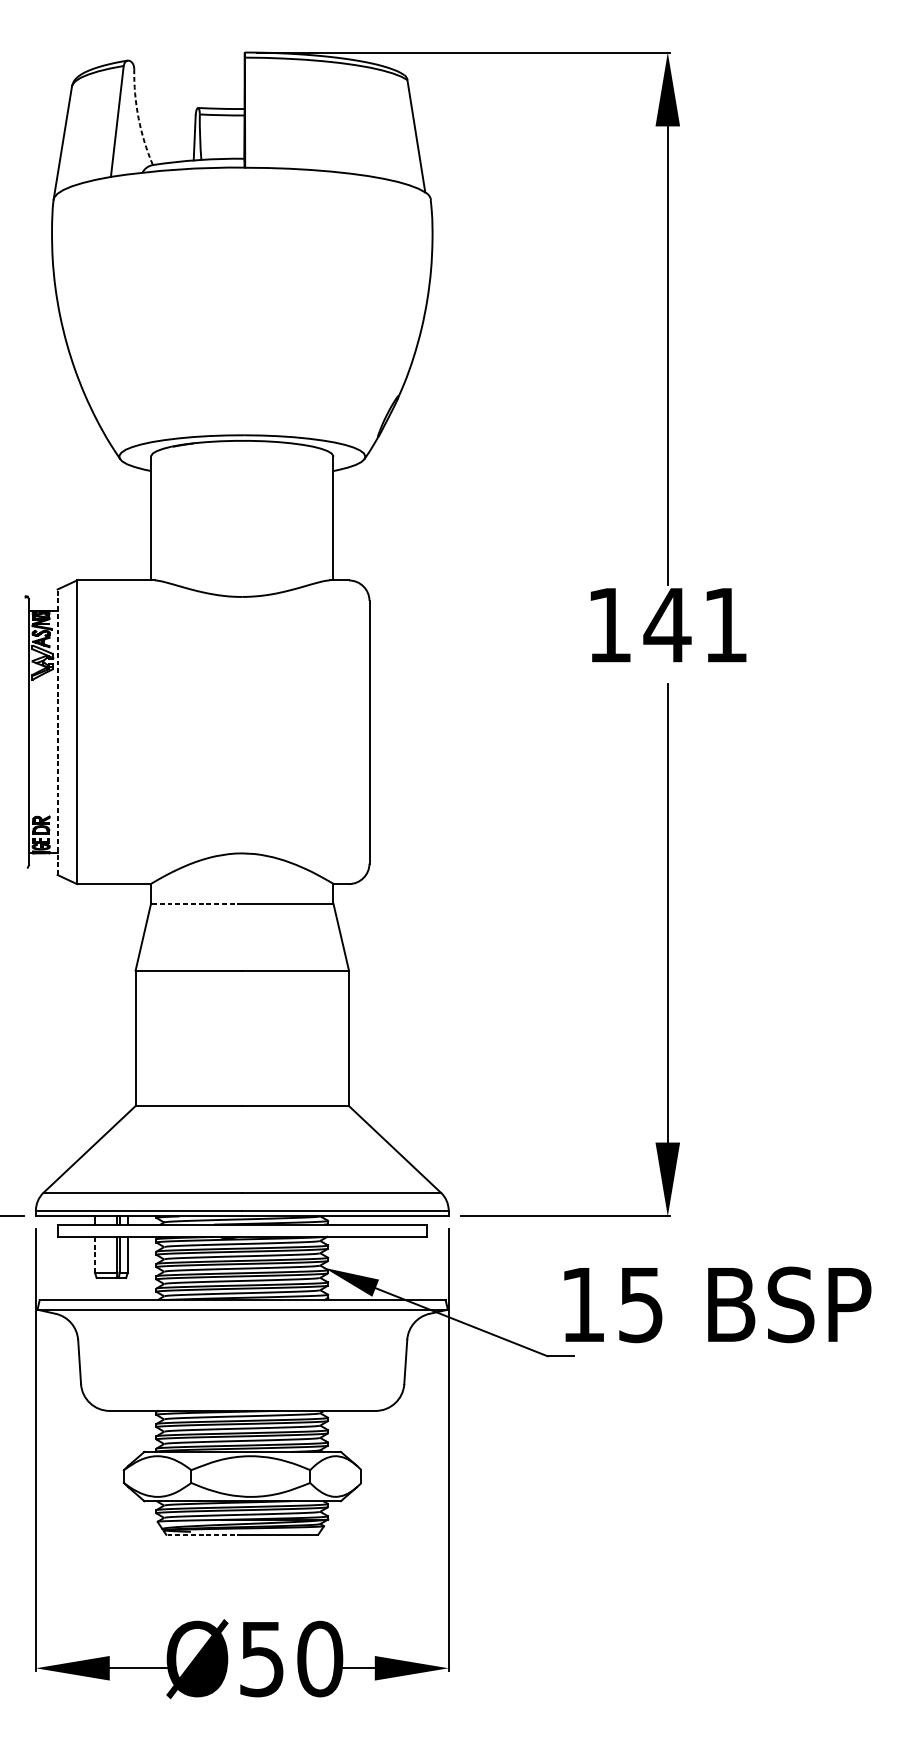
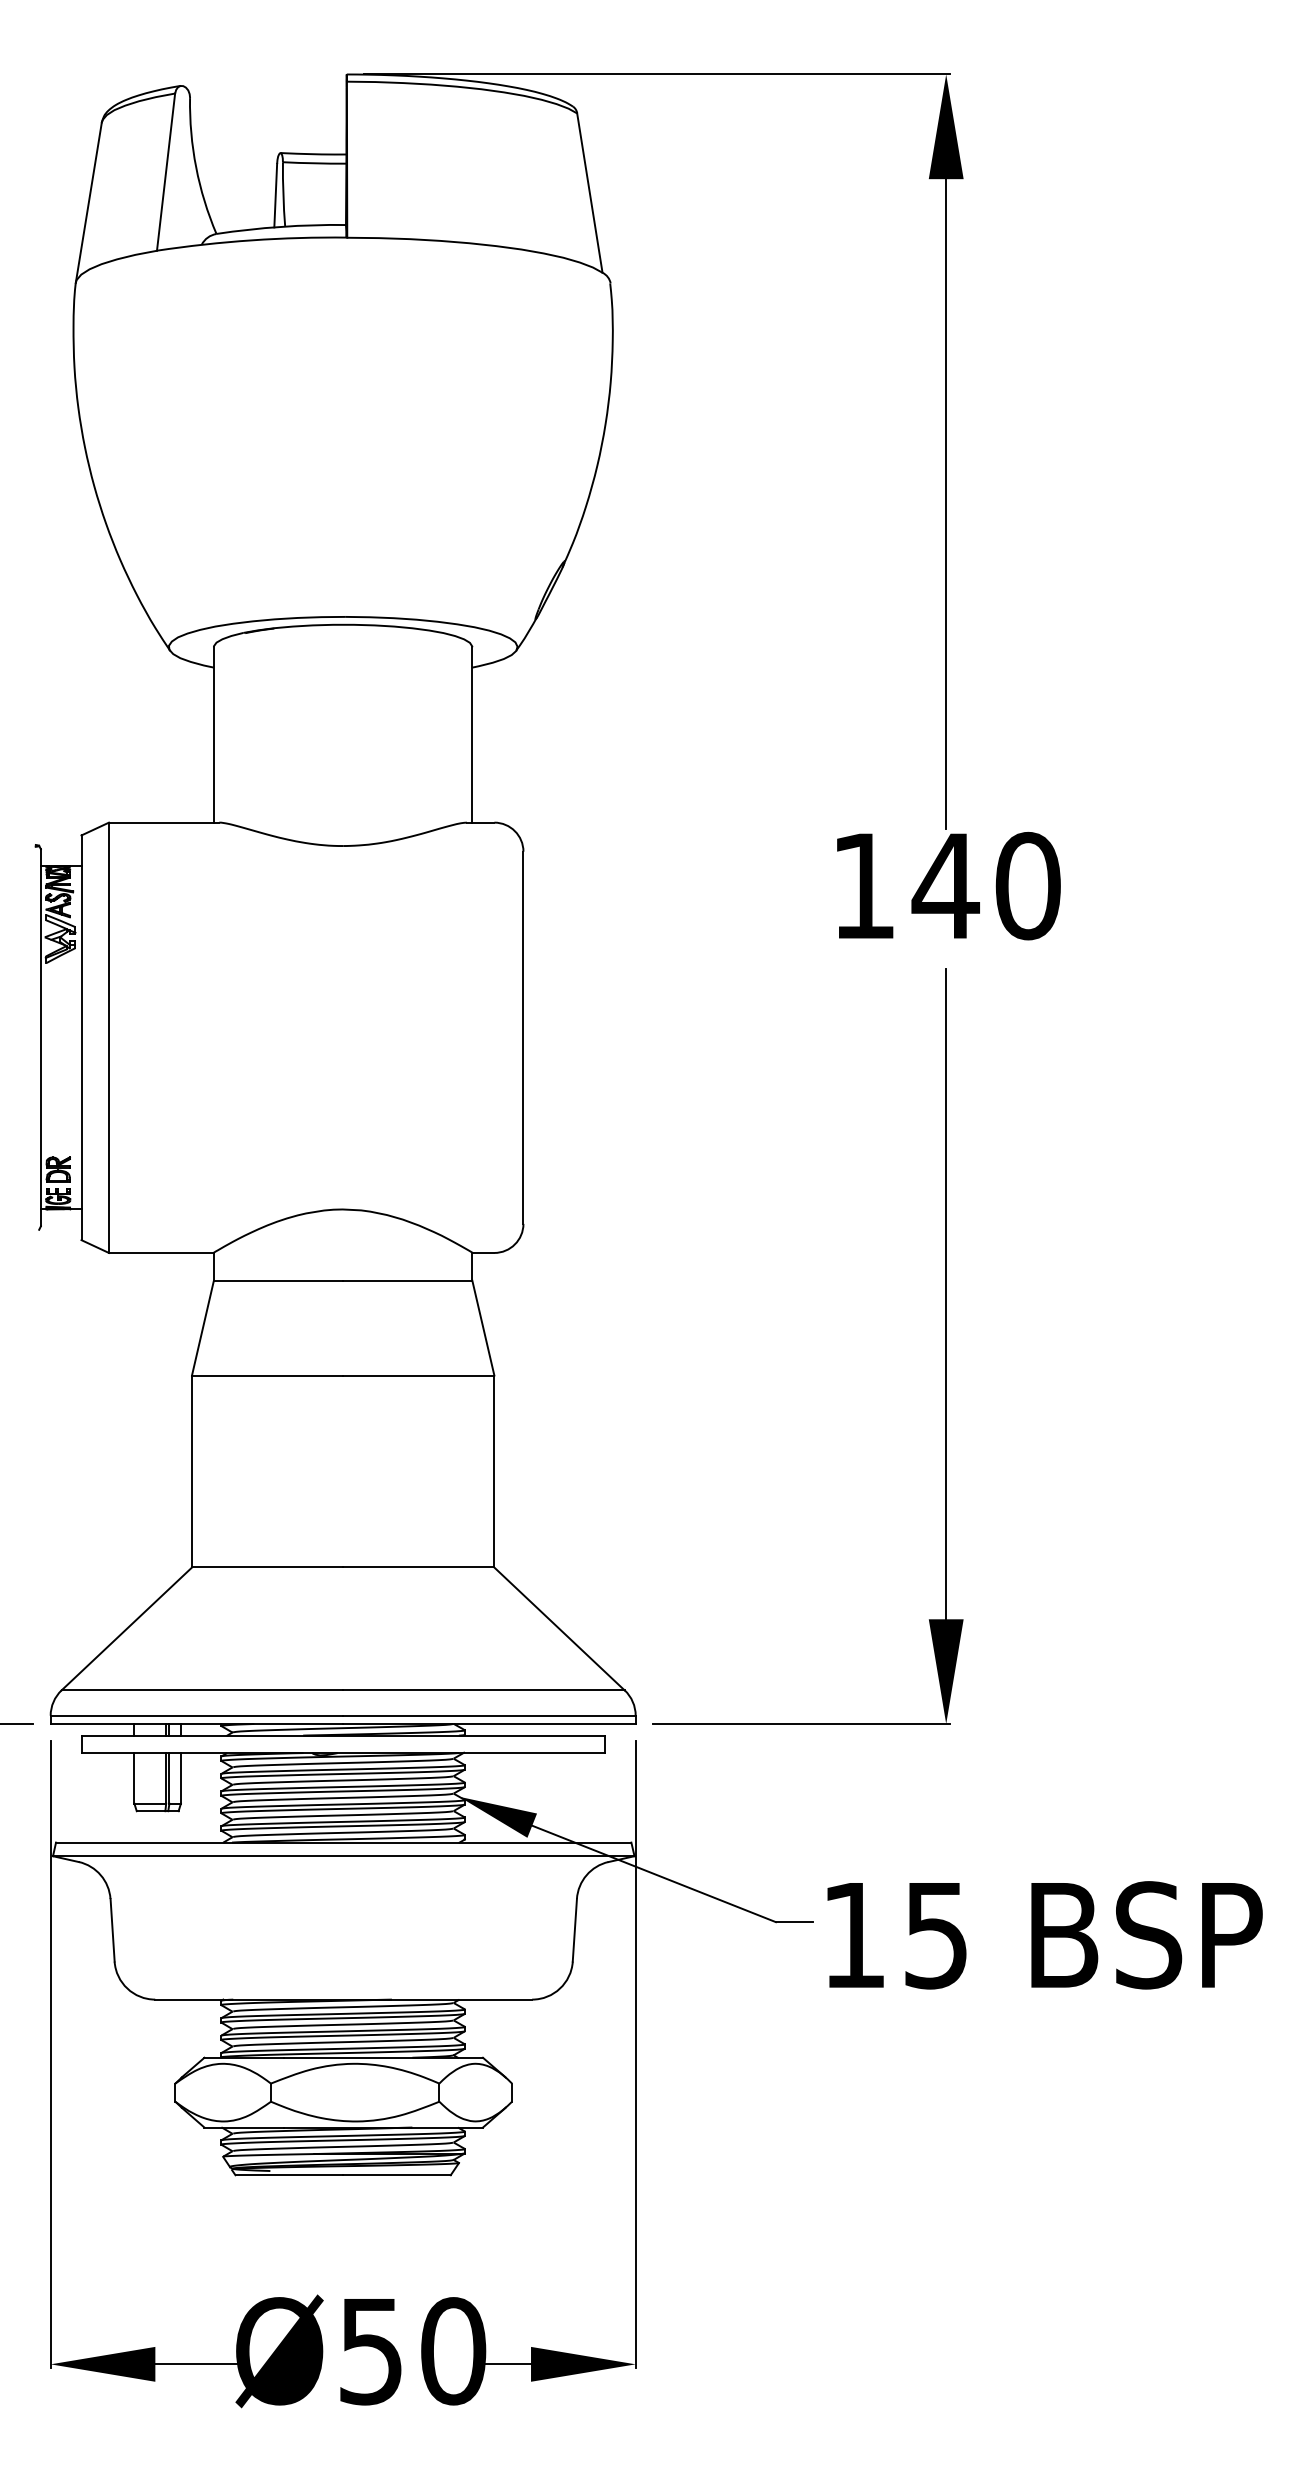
arc: (138, 118) -> (196, 167), dashed -> solid
text: (725, 624) -> (1027, 885), 141 -> 140
line: (57, 732) -> (81, 1037), dashed -> solid
line: (196, 903) -> (278, 1280), dashed -> solid
line: (95, 1254) -> (134, 1778), dashed -> solid
text: (717, 1305) -> (1044, 1935), moved
line: (204, 1535) -> (289, 2175), dashed -> solid

